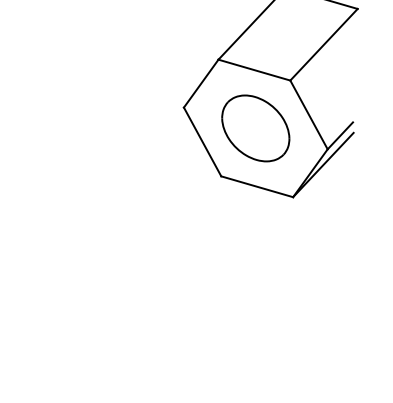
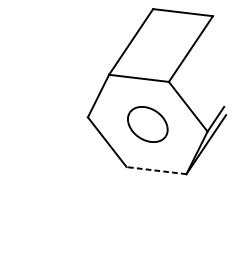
part: (255, 128) -> (147, 124), size x0.7
line: (256, 186) -> (155, 170), solid -> dashed

